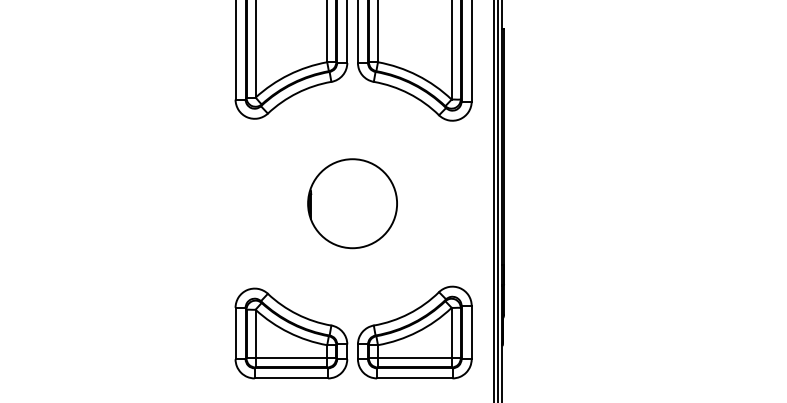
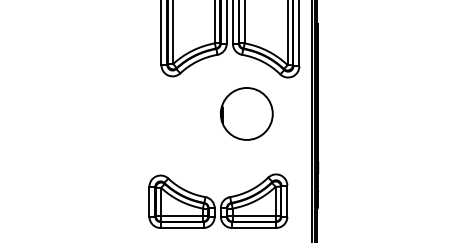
circle: (352, 202) -> (246, 113), moved
part: (353, 331) -> (218, 200), moved

